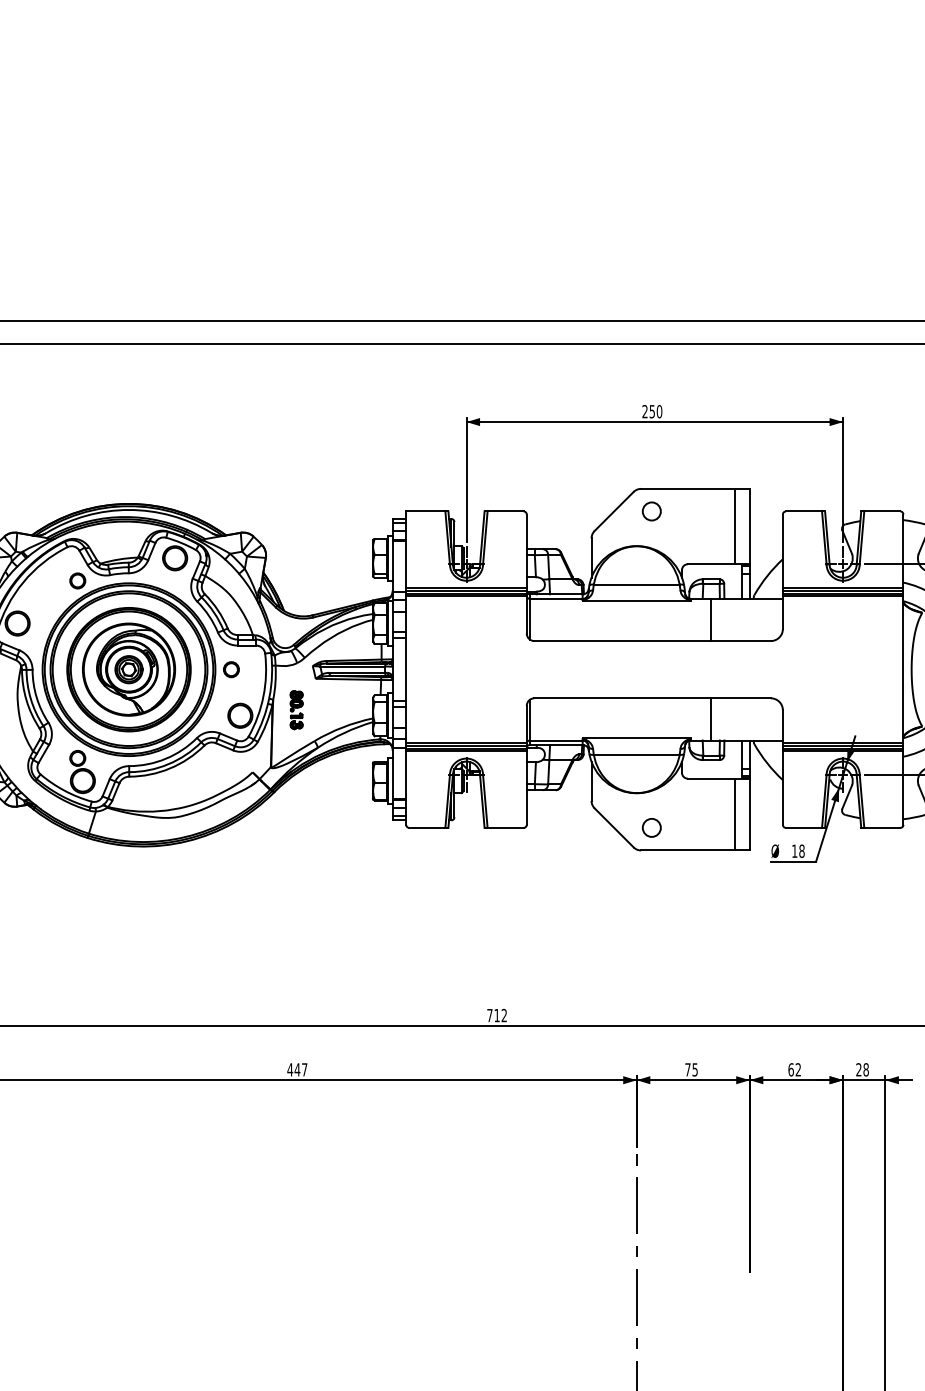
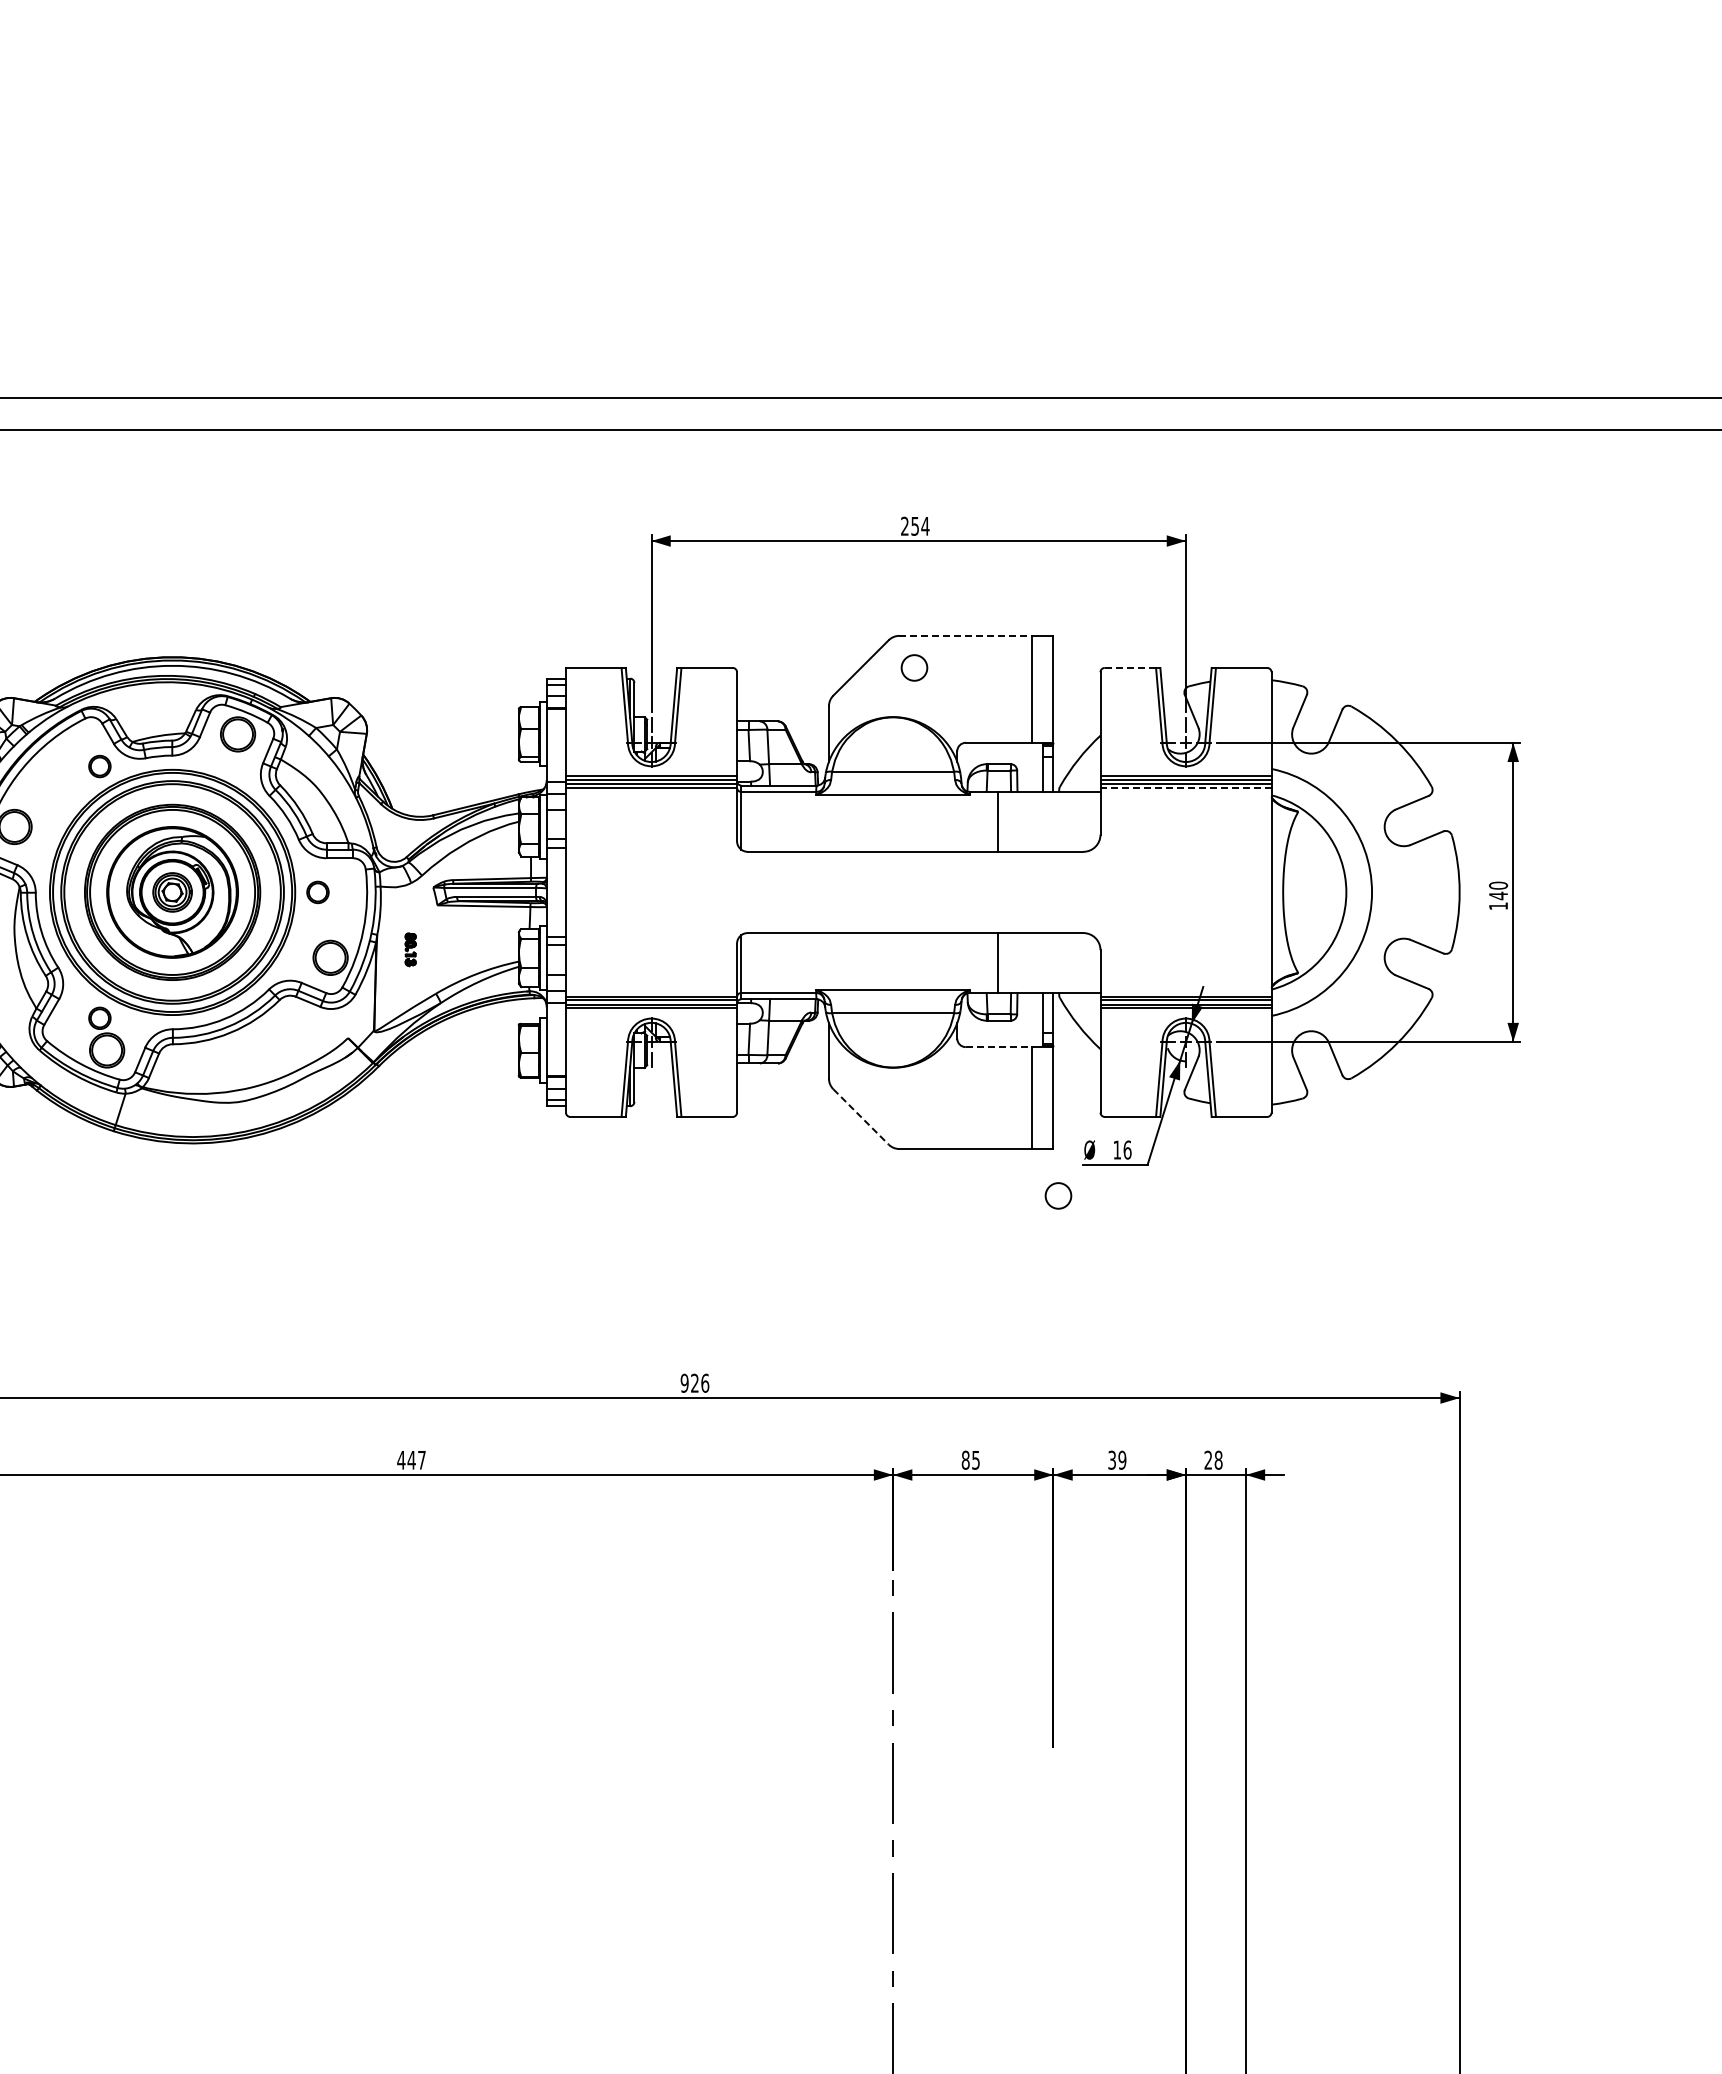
text: (659, 411) -> (925, 525), 250 -> 254
line: (688, 488) -> (966, 635), solid -> dashed
line: (804, 511) -> (1130, 667), solid -> dashed
line: (843, 596) -> (1186, 788), solid -> dashed
part: (296, 709) -> (410, 949), size x0.6
line: (711, 778) -> (999, 1047), solid -> dashed
circle: (651, 827) -> (1058, 1195), moved
line: (614, 828) -> (861, 1117), solid -> dashed
text: (801, 850) -> (1127, 1149), 18 -> 16
text: (496, 1015) -> (694, 1382), 712 -> 926
text: (687, 1069) -> (965, 1459), 75 -> 85
text: (794, 1069) -> (1117, 1459), 62 -> 39

